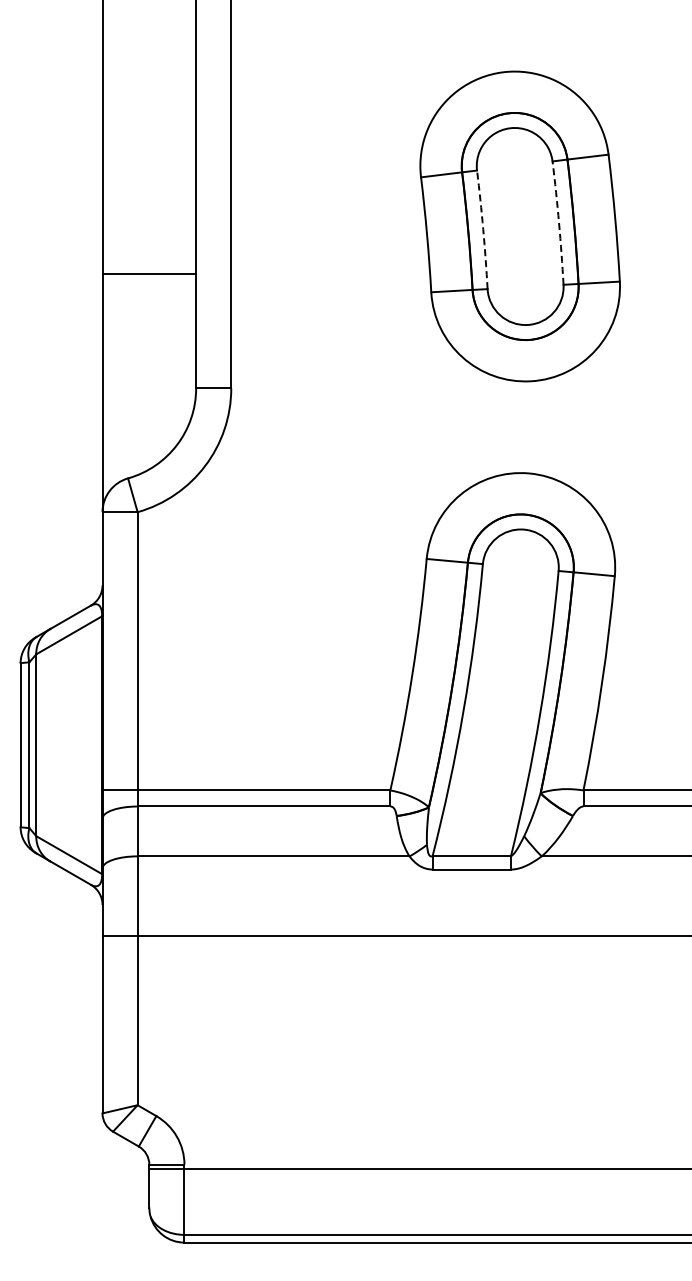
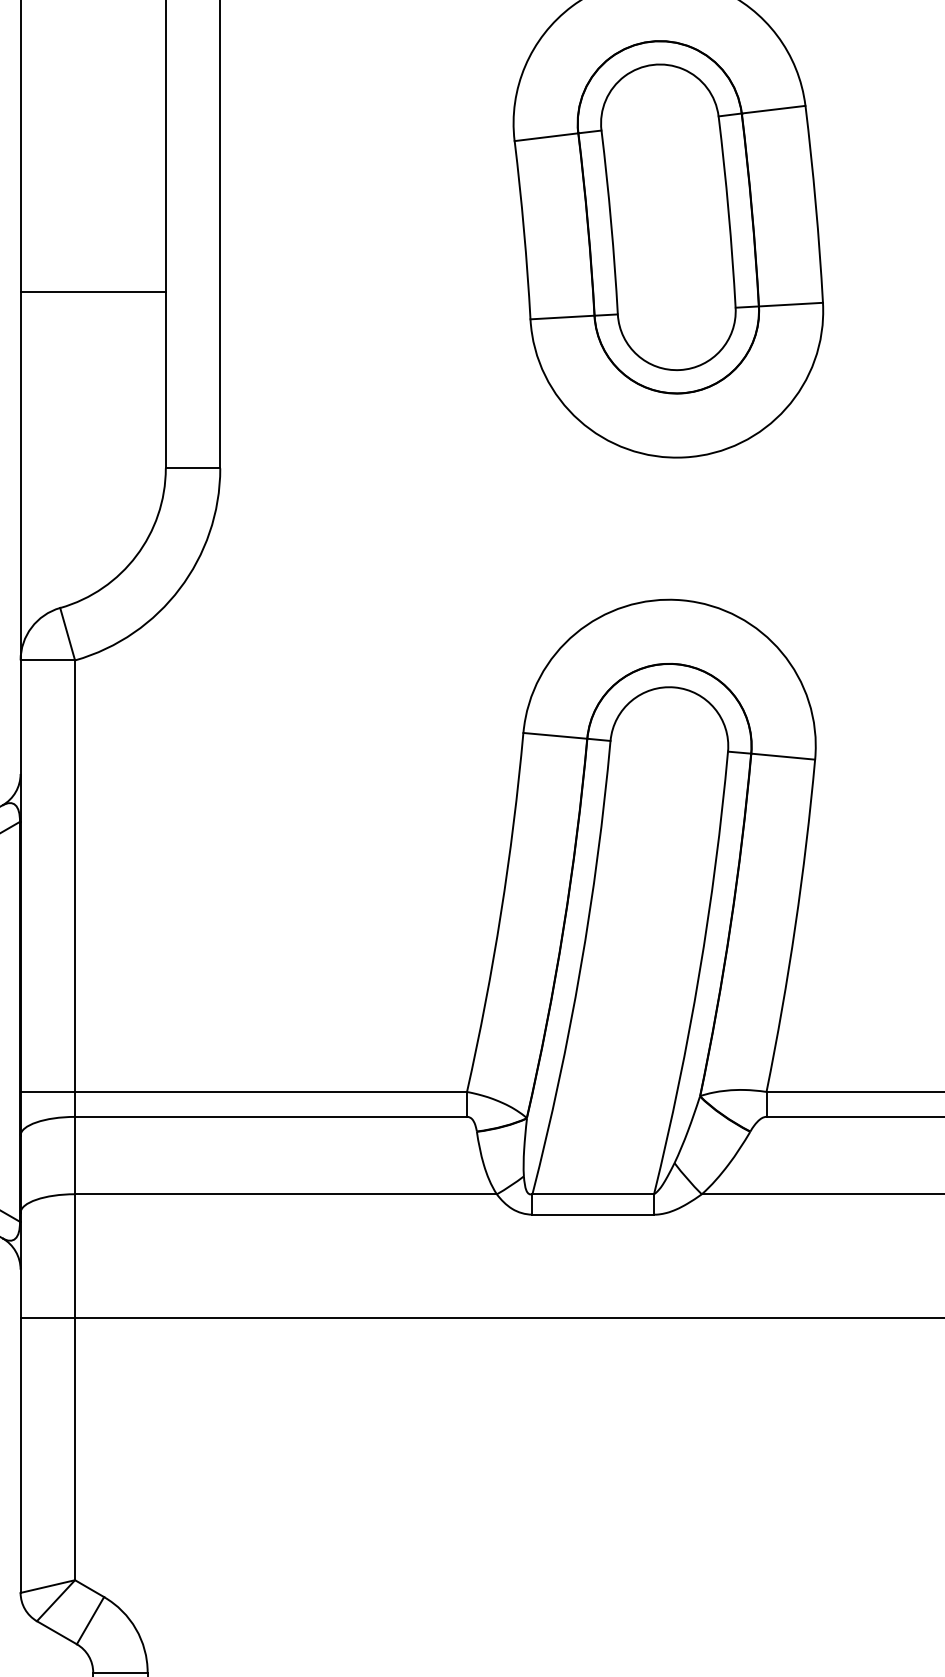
arc: (559, 223) -> (729, 212), dashed -> solid
arc: (483, 229) -> (611, 221), dashed -> solid

